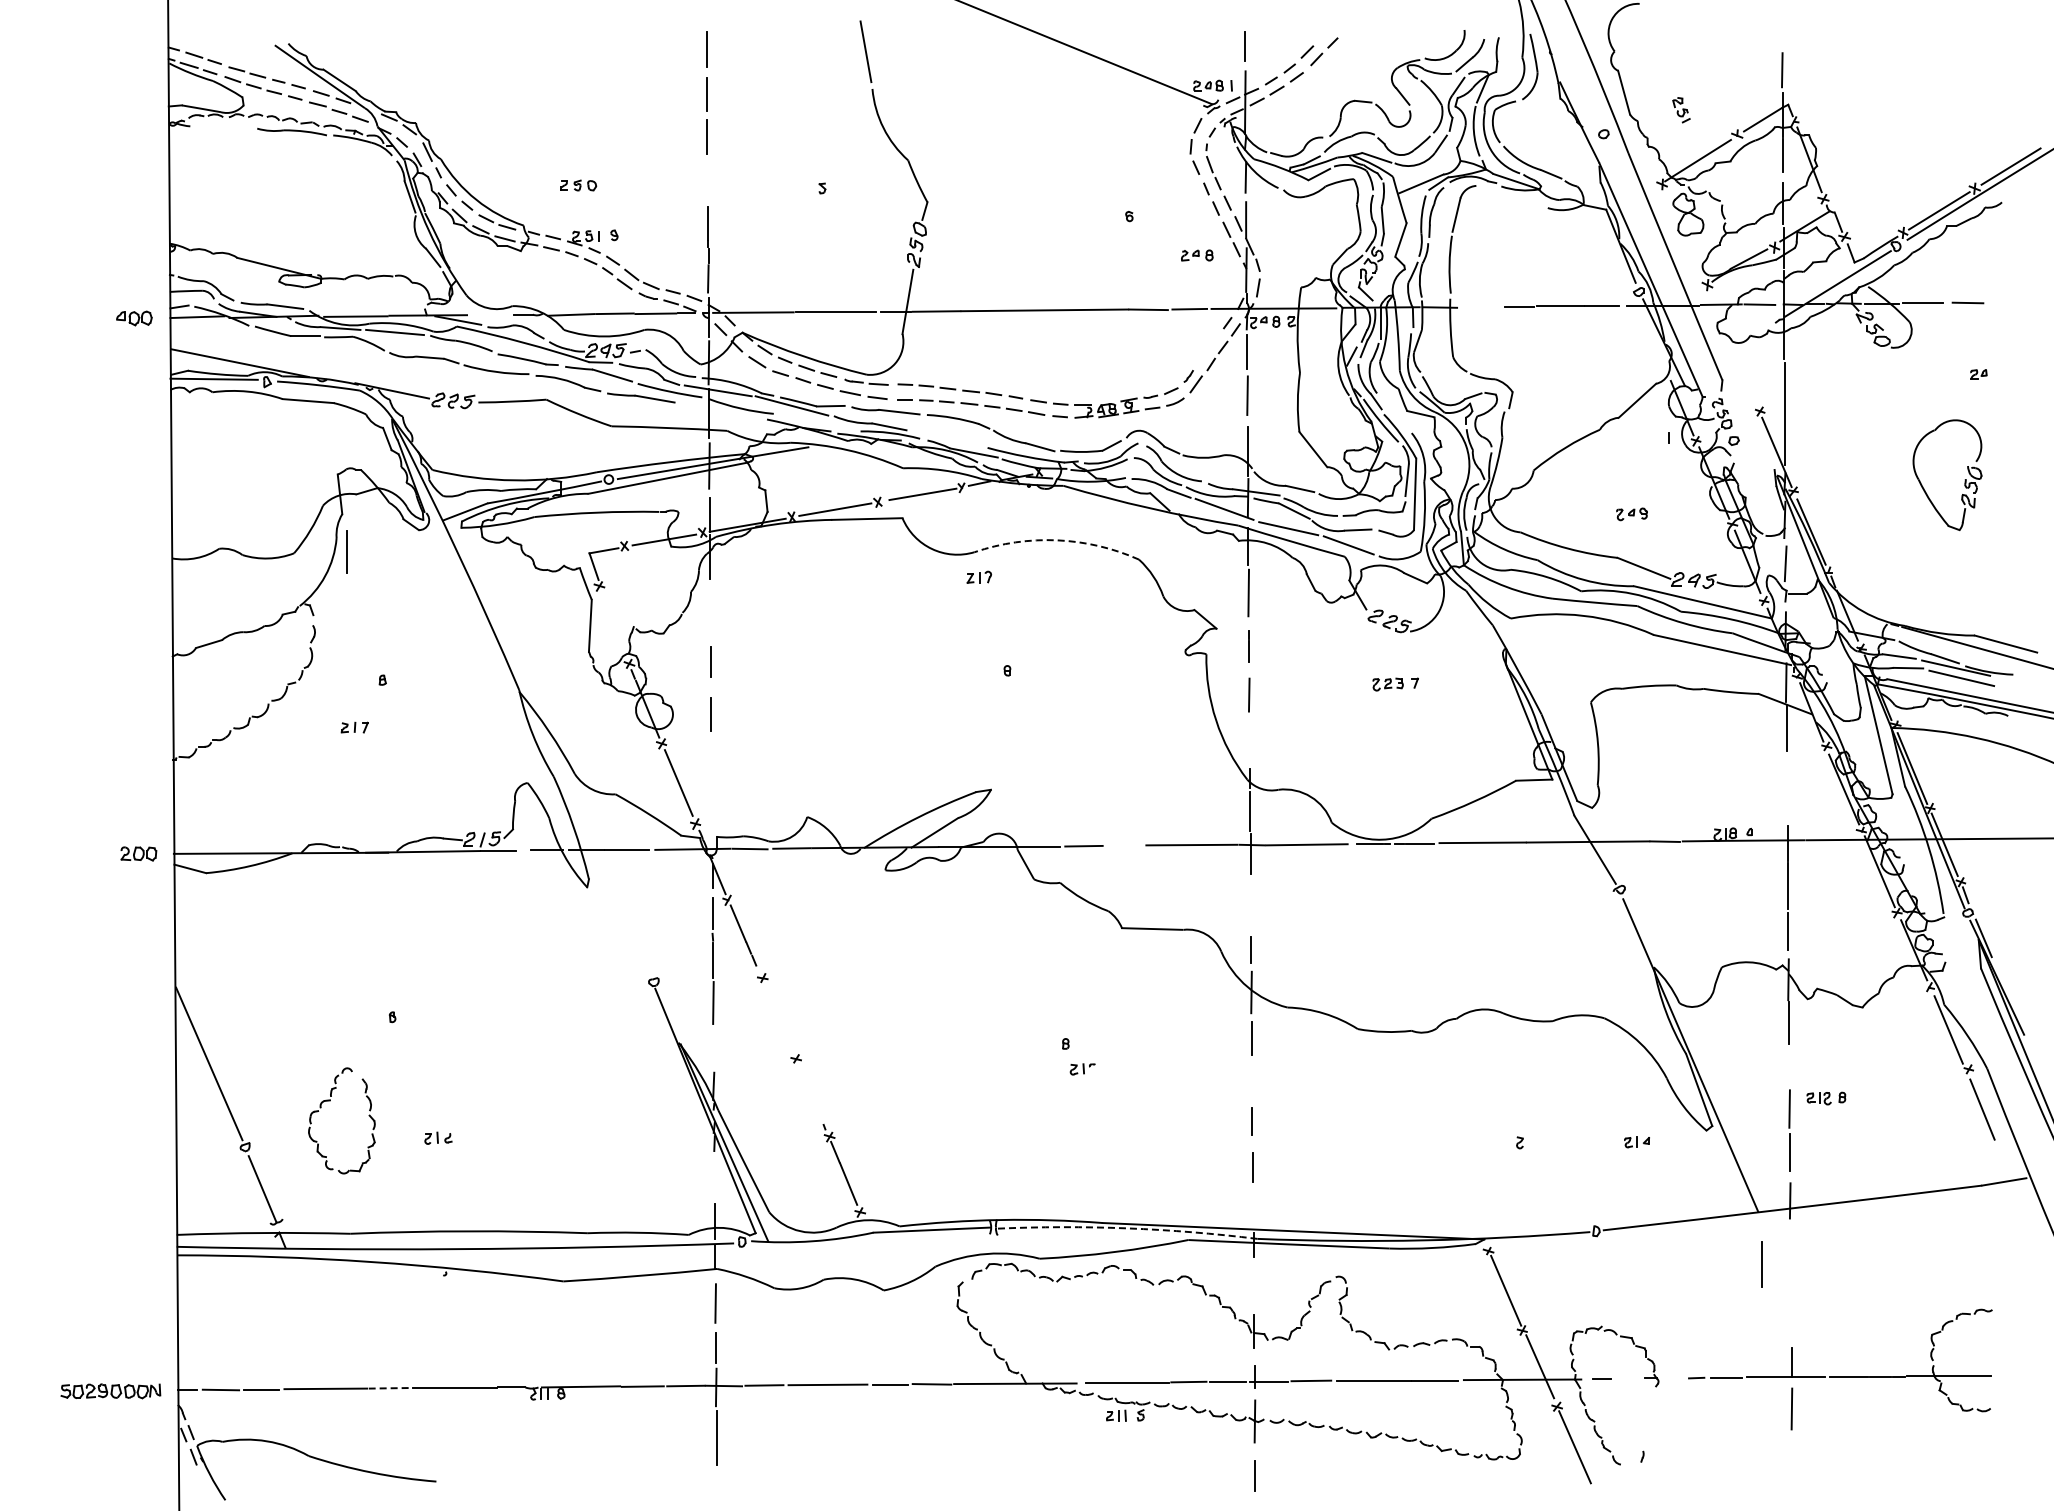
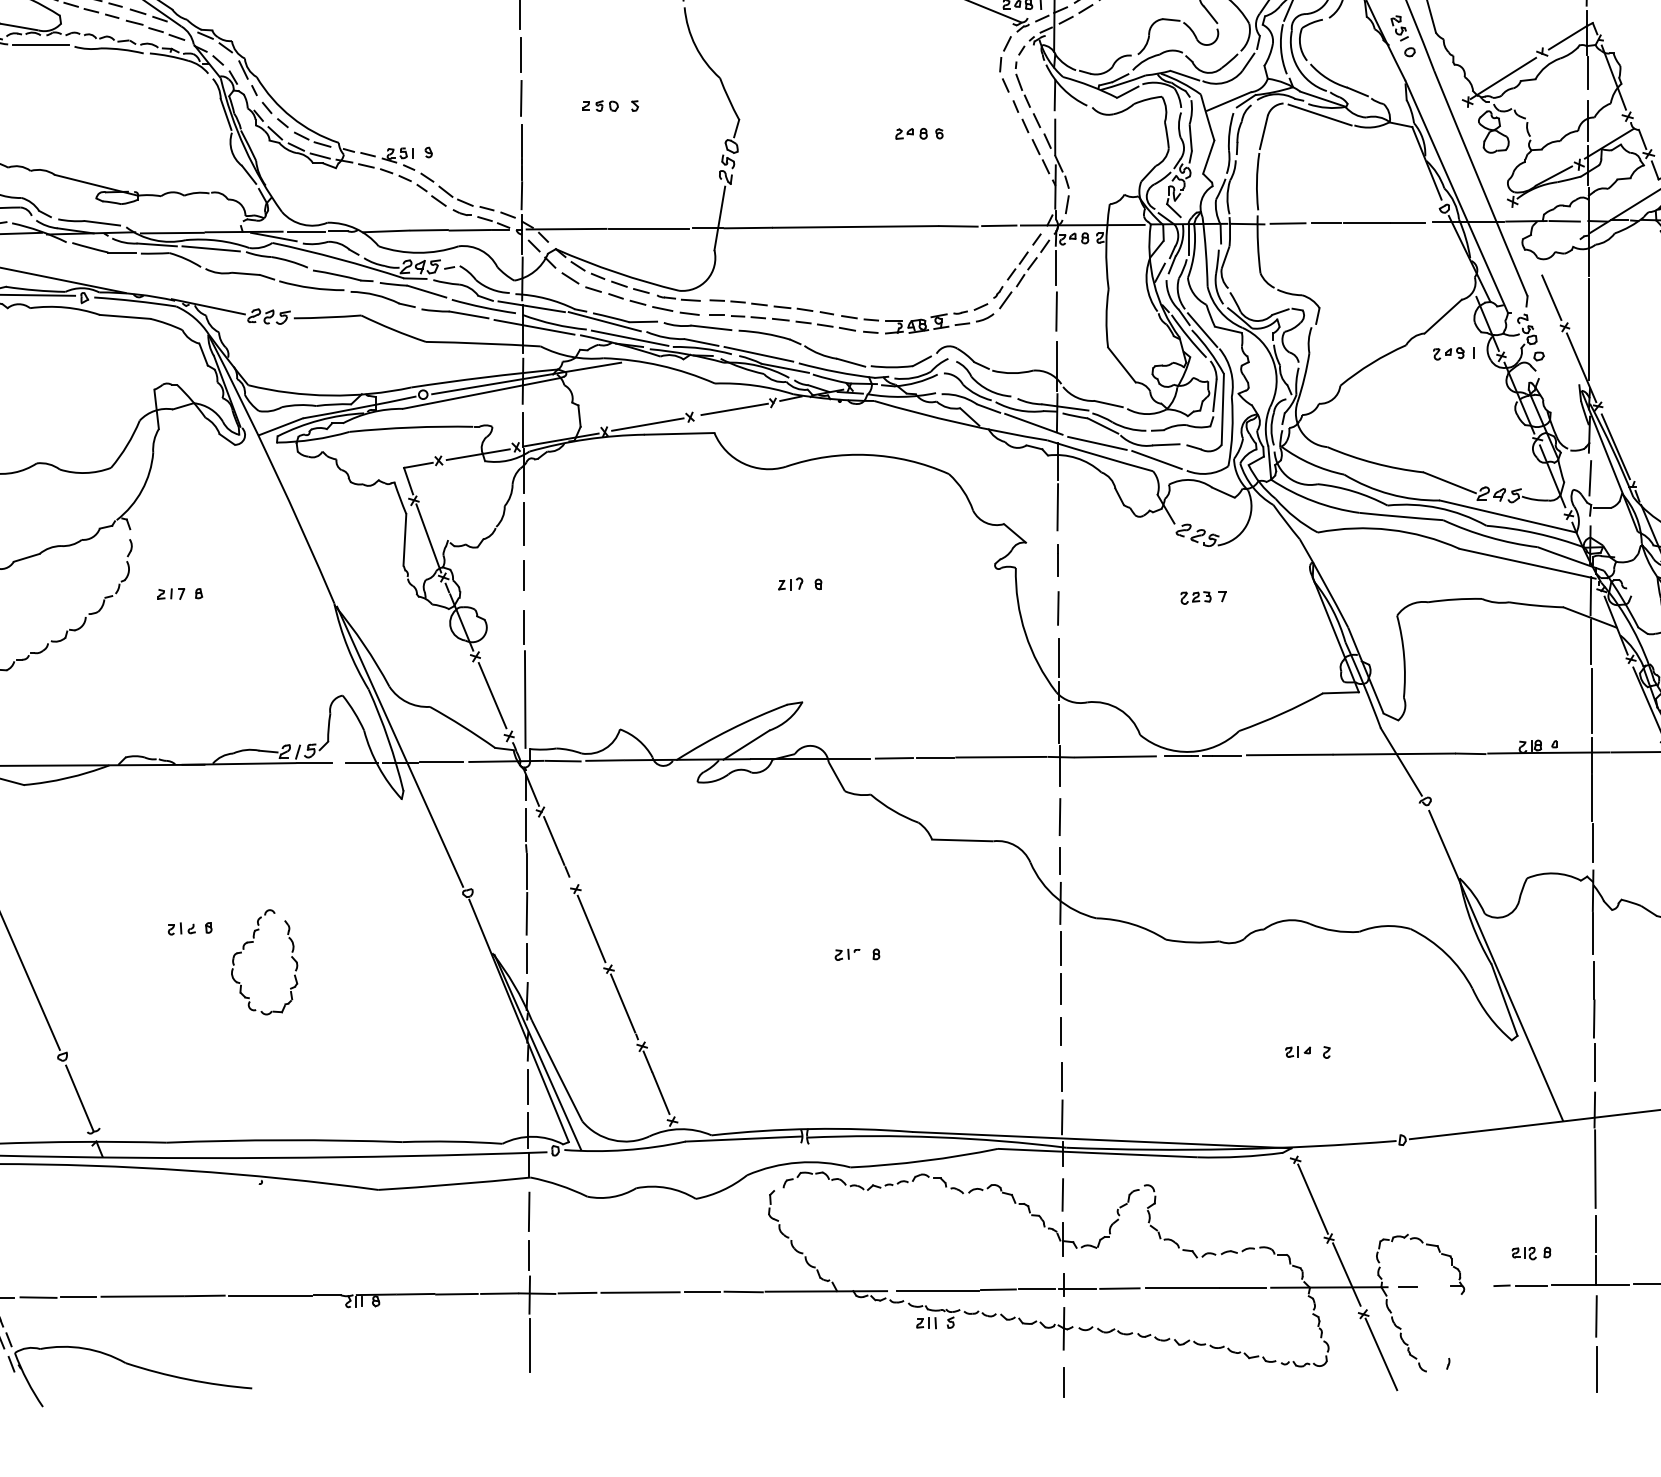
part: (1681, 110) -> (1399, 28), moved
line: (223, 126) -> (41, 44), added
line: (707, 180) -> (521, 98), added
part: (578, 185) -> (600, 106), moved
line: (1512, 197) -> (1319, 114), added
part: (1197, 255) -> (911, 133), moved
line: (1480, 306) -> (1287, 223), added
line: (491, 315) -> (306, 232), added
line: (1209, 347) -> (1018, 263), added
line: (1746, 381) -> (1551, 297), added
line: (720, 411) -> (533, 327), added
line: (1394, 414) -> (1202, 330), added
line: (817, 422) -> (630, 338), added
line: (946, 438) -> (758, 353), added
part: (1631, 514) -> (1448, 353), moved
arc: (1057, 540) -> (868, 455), dashed -> solid
line: (346, 551) -> (523, 523), moved
part: (978, 576) -> (789, 583), moved
line: (614, 624) -> (428, 538), added
part: (354, 727) -> (170, 593), moved
line: (1249, 744) -> (1058, 657), added
line: (711, 786) -> (525, 699), added
line: (1787, 787) -> (1592, 700), added
line: (585, 834) -> (400, 746), added
line: (1125, 845) -> (935, 757), added
line: (1250, 905) -> (1059, 817), added
line: (778, 1017) -> (591, 928), added
line: (713, 1047) -> (527, 957), added
part: (1082, 1069) -> (847, 954), moved
line: (1789, 1069) -> (1594, 979), added
line: (1251, 1078) -> (1060, 988), added
line: (810, 1093) -> (623, 1003), added
part: (1826, 1098) -> (1531, 1253), moved
part: (330, 1101) -> (253, 943), moved
part: (438, 1137) -> (181, 928), moved
part: (1636, 1142) -> (1297, 1052), moved
line: (714, 1177) -> (528, 1086), added
line: (1252, 1208) -> (1061, 1117), added
arc: (1127, 1228) -> (937, 1137), dashed -> solid
line: (1790, 1260) -> (1595, 1169), added
line: (1761, 1264) -> (1596, 1369), moved
line: (1253, 1286) -> (1062, 1194), added
line: (1791, 1325) -> (1596, 1233), added
line: (388, 1388) -> (204, 1296), dashed -> solid

